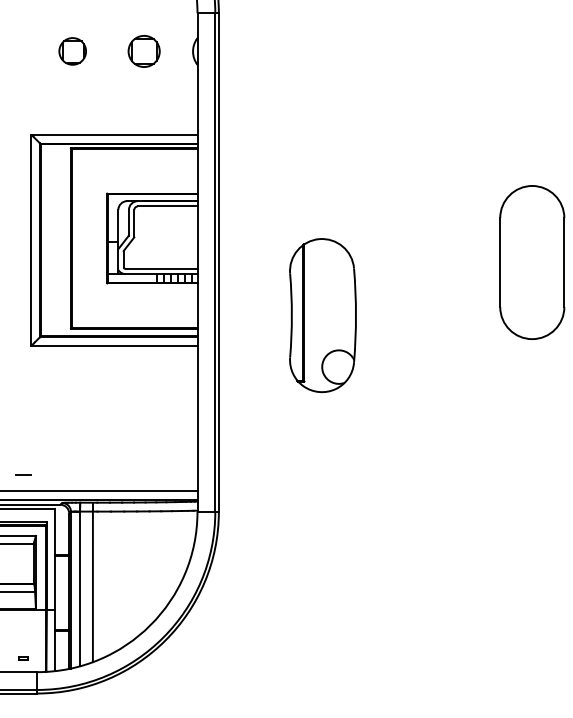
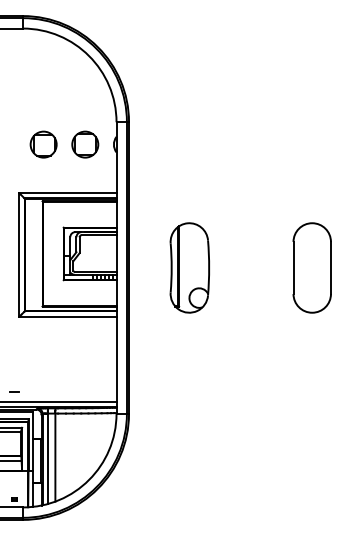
part: (72, 51) -> (43, 144), size x1.67
circle: (144, 51) -> (85, 144), size x1.43
part: (322, 314) -> (189, 267), moved

